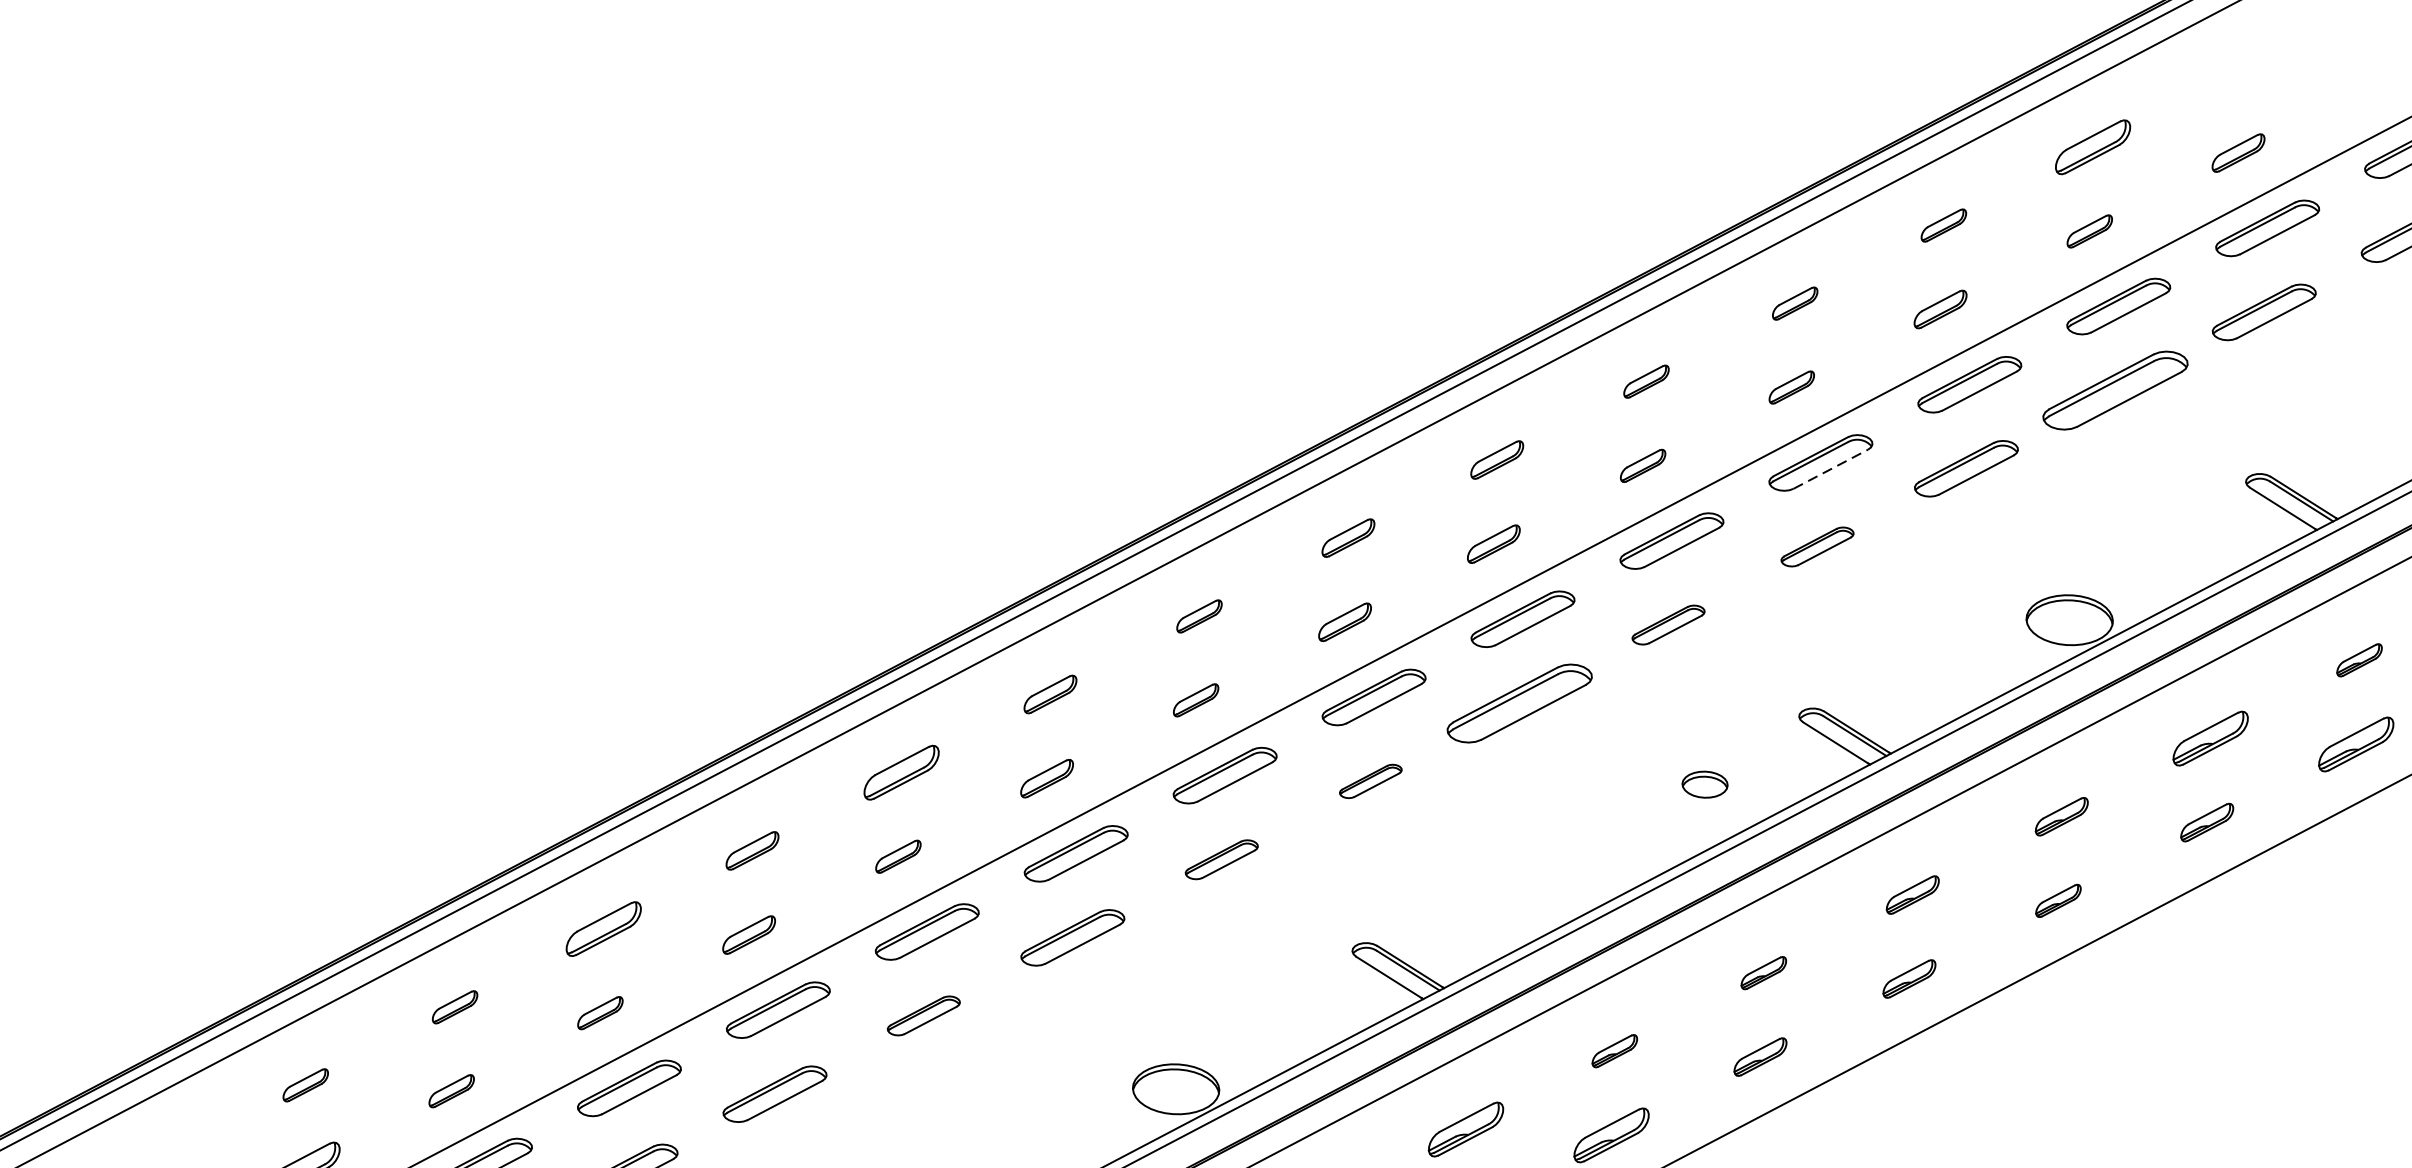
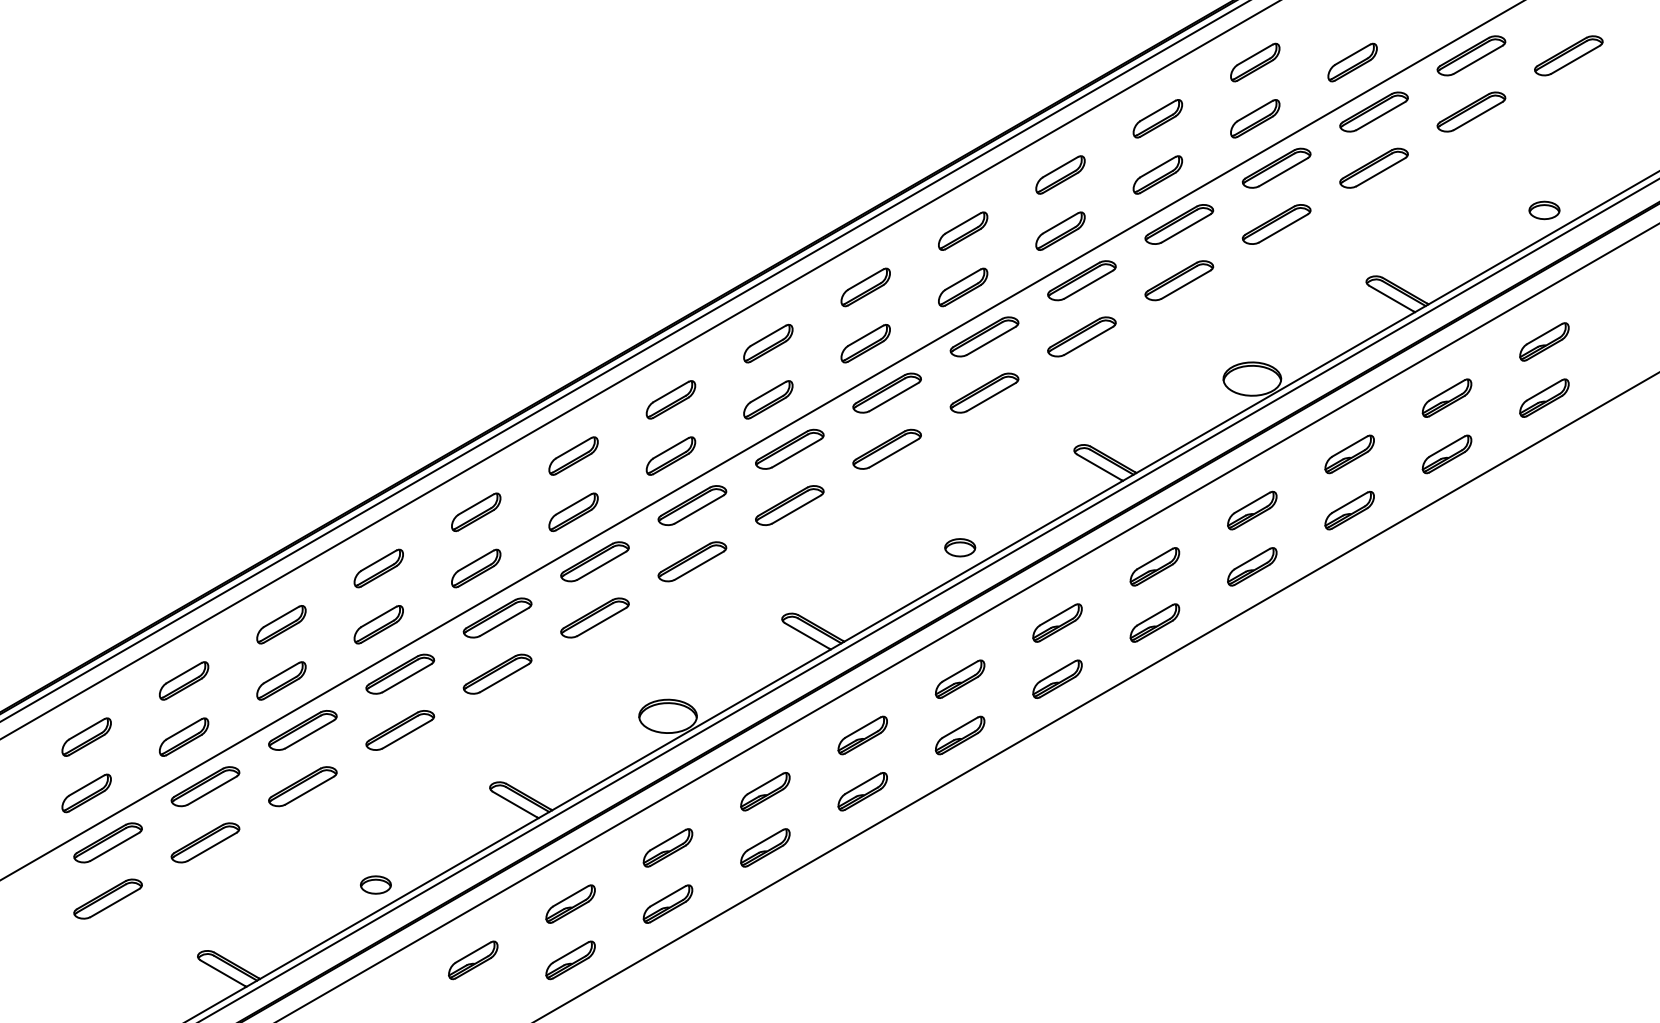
part: (2238, 153) -> (1352, 62), size x1.43
part: (1943, 225) -> (1157, 118), size x1.67
part: (2090, 230) -> (1255, 118), size x1.67
part: (1795, 302) -> (1060, 174), size x1.67
part: (1940, 308) -> (1157, 174), size x1.43
part: (1646, 380) -> (963, 230), size x1.67
part: (1791, 386) -> (1060, 230), size x1.67
part: (2115, 390) -> (1276, 224), size x0.71
part: (1496, 460) -> (865, 287), size x1.43
part: (1643, 465) -> (963, 287), size x1.67
line: (1831, 469) -> (1089, 284), dashed -> solid
part: (1348, 537) -> (768, 343), size x1.43
part: (1493, 543) -> (865, 343), size x1.43
part: (1816, 546) -> (1081, 336), size x1.43
part: (1198, 615) -> (670, 399), size x1.67
part: (1345, 621) -> (768, 399), size x1.43
part: (1668, 624) -> (984, 392), size x1.43
part: (2358, 659) -> (1446, 397), size x1.67
part: (1050, 693) -> (573, 455), size x1.43
part: (1195, 699) -> (670, 455), size x1.67
part: (1518, 701) -> (886, 448), size x0.71
part: (1047, 778) -> (573, 512), size x1.43
part: (1370, 781) -> (789, 505), size x1.67
part: (1705, 784) -> (960, 547), moved
part: (2062, 816) -> (1252, 510), size x1.43
part: (2207, 822) -> (1349, 510), size x1.43
part: (752, 850) -> (378, 568), size x1.43
part: (898, 856) -> (476, 568), size x1.67
part: (1221, 859) -> (692, 561), size x1.43
part: (1912, 894) -> (1154, 566), size x1.43
part: (2058, 900) -> (1252, 566), size x1.67
part: (748, 934) -> (378, 624), size x1.43
part: (1763, 972) -> (1057, 622), size x1.67
part: (1908, 978) -> (1154, 622), size x1.43
part: (455, 1006) -> (184, 680), size x1.67
part: (600, 1012) -> (281, 680), size x1.67
part: (923, 1014) -> (497, 673), size x1.43
part: (1613, 1050) -> (959, 678), size x1.67
part: (1760, 1056) -> (1057, 678), size x1.43
part: (305, 1084) -> (86, 736), size x1.67
part: (452, 1090) -> (184, 736), size x1.67

